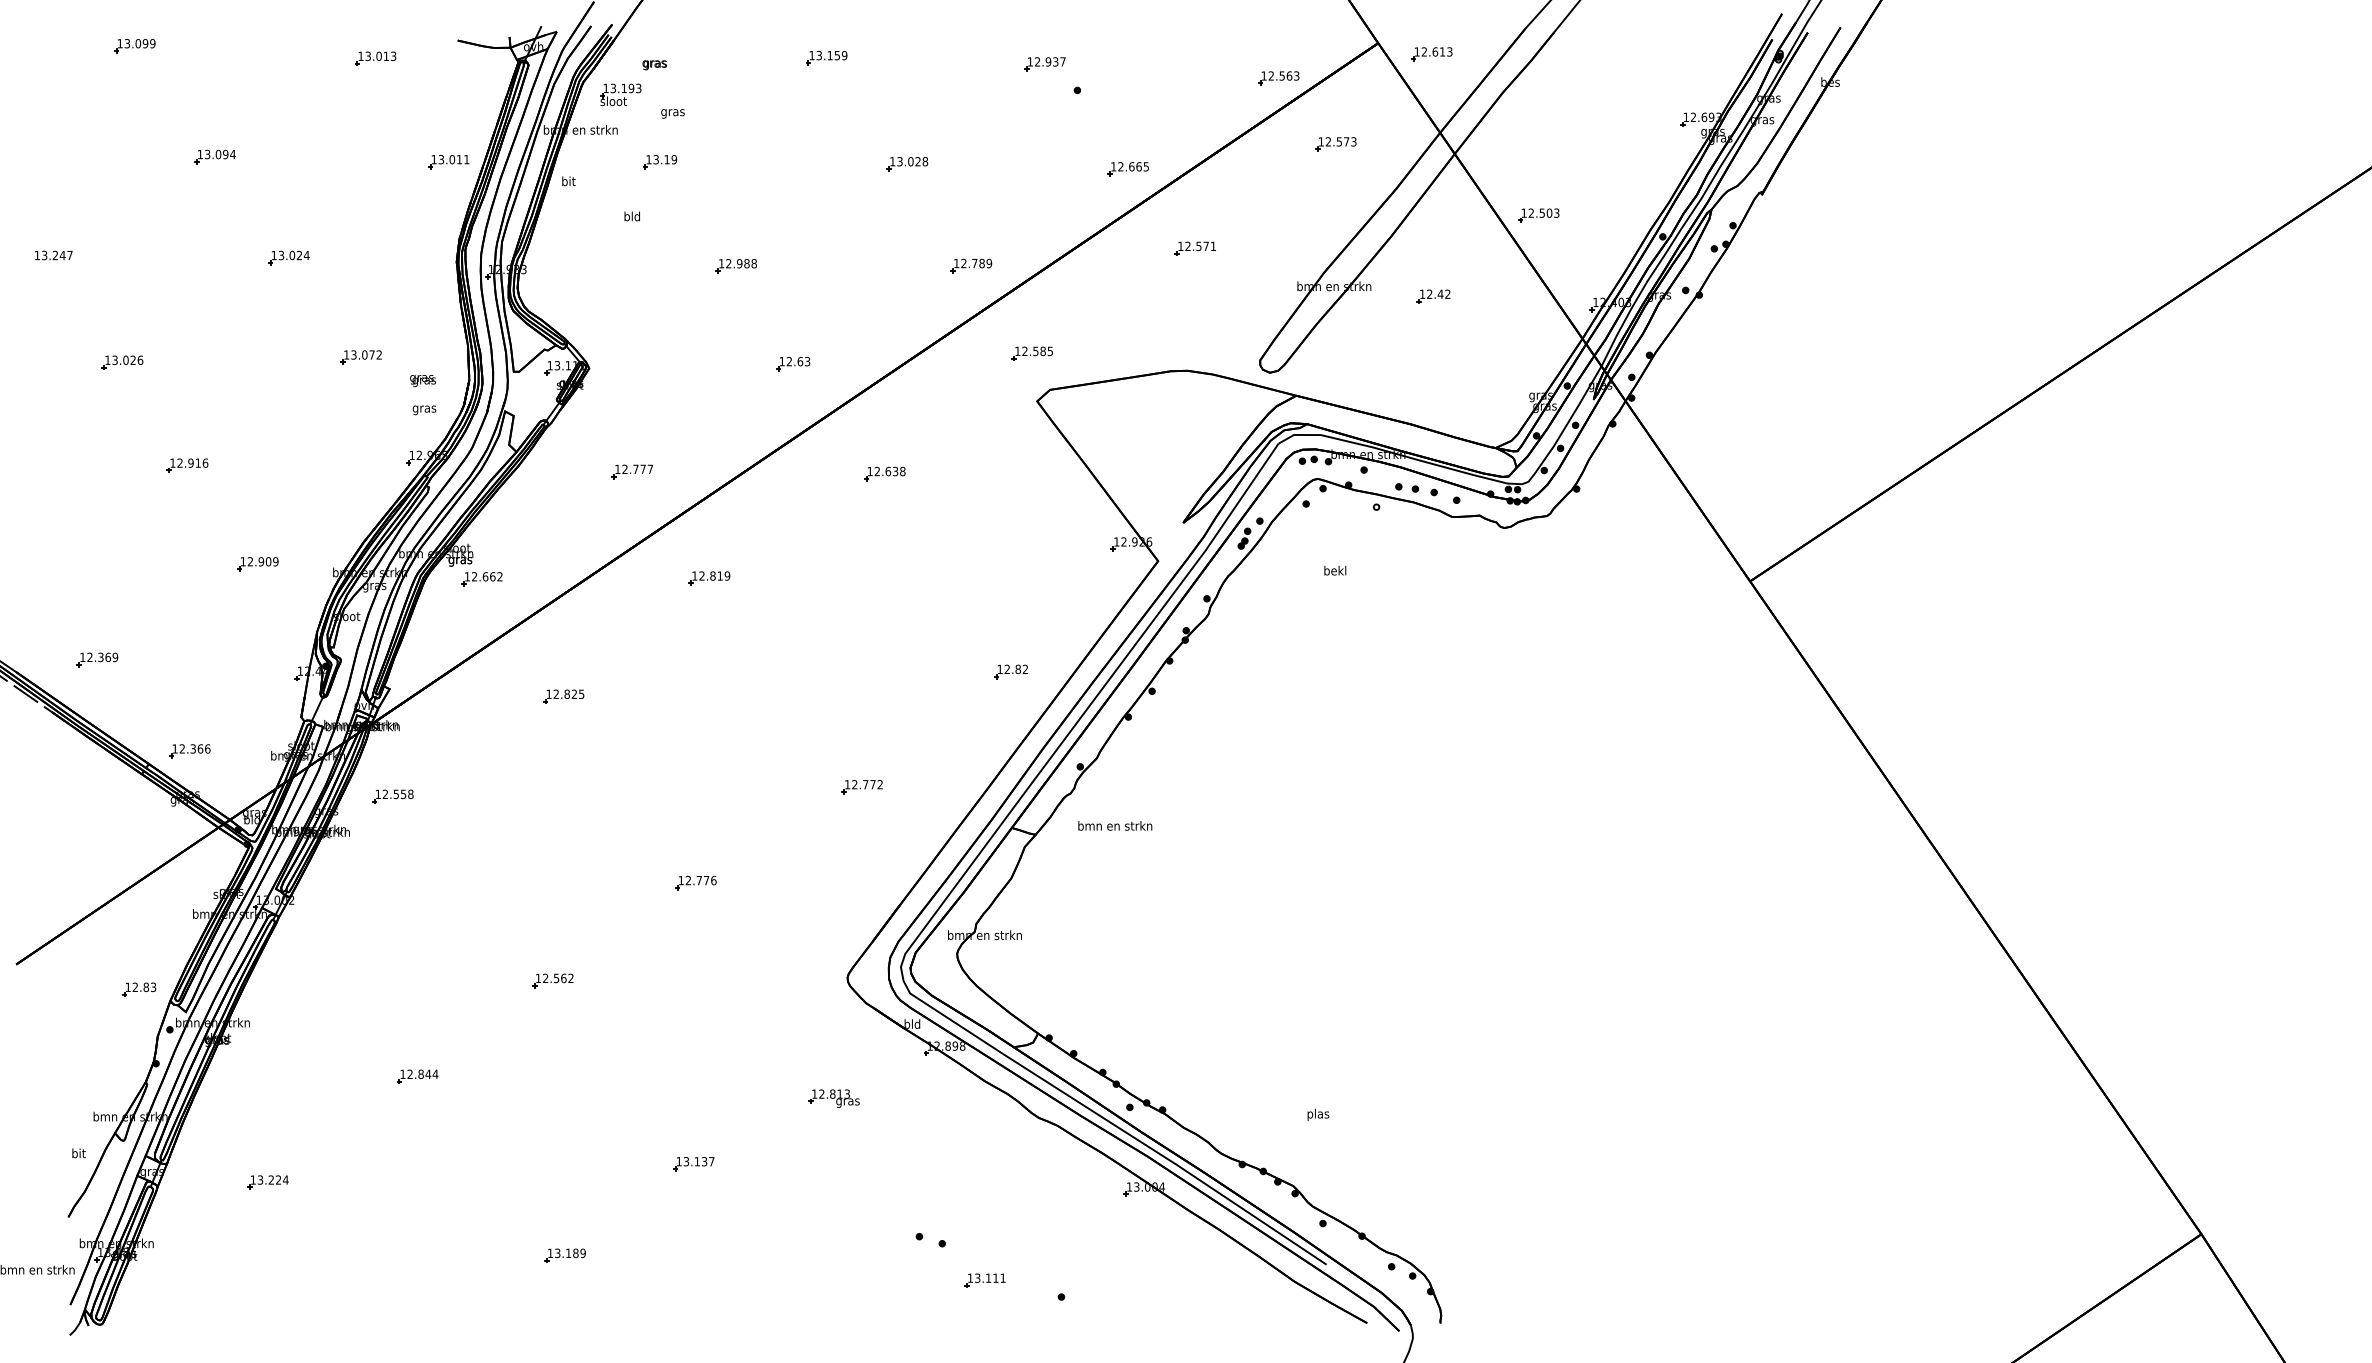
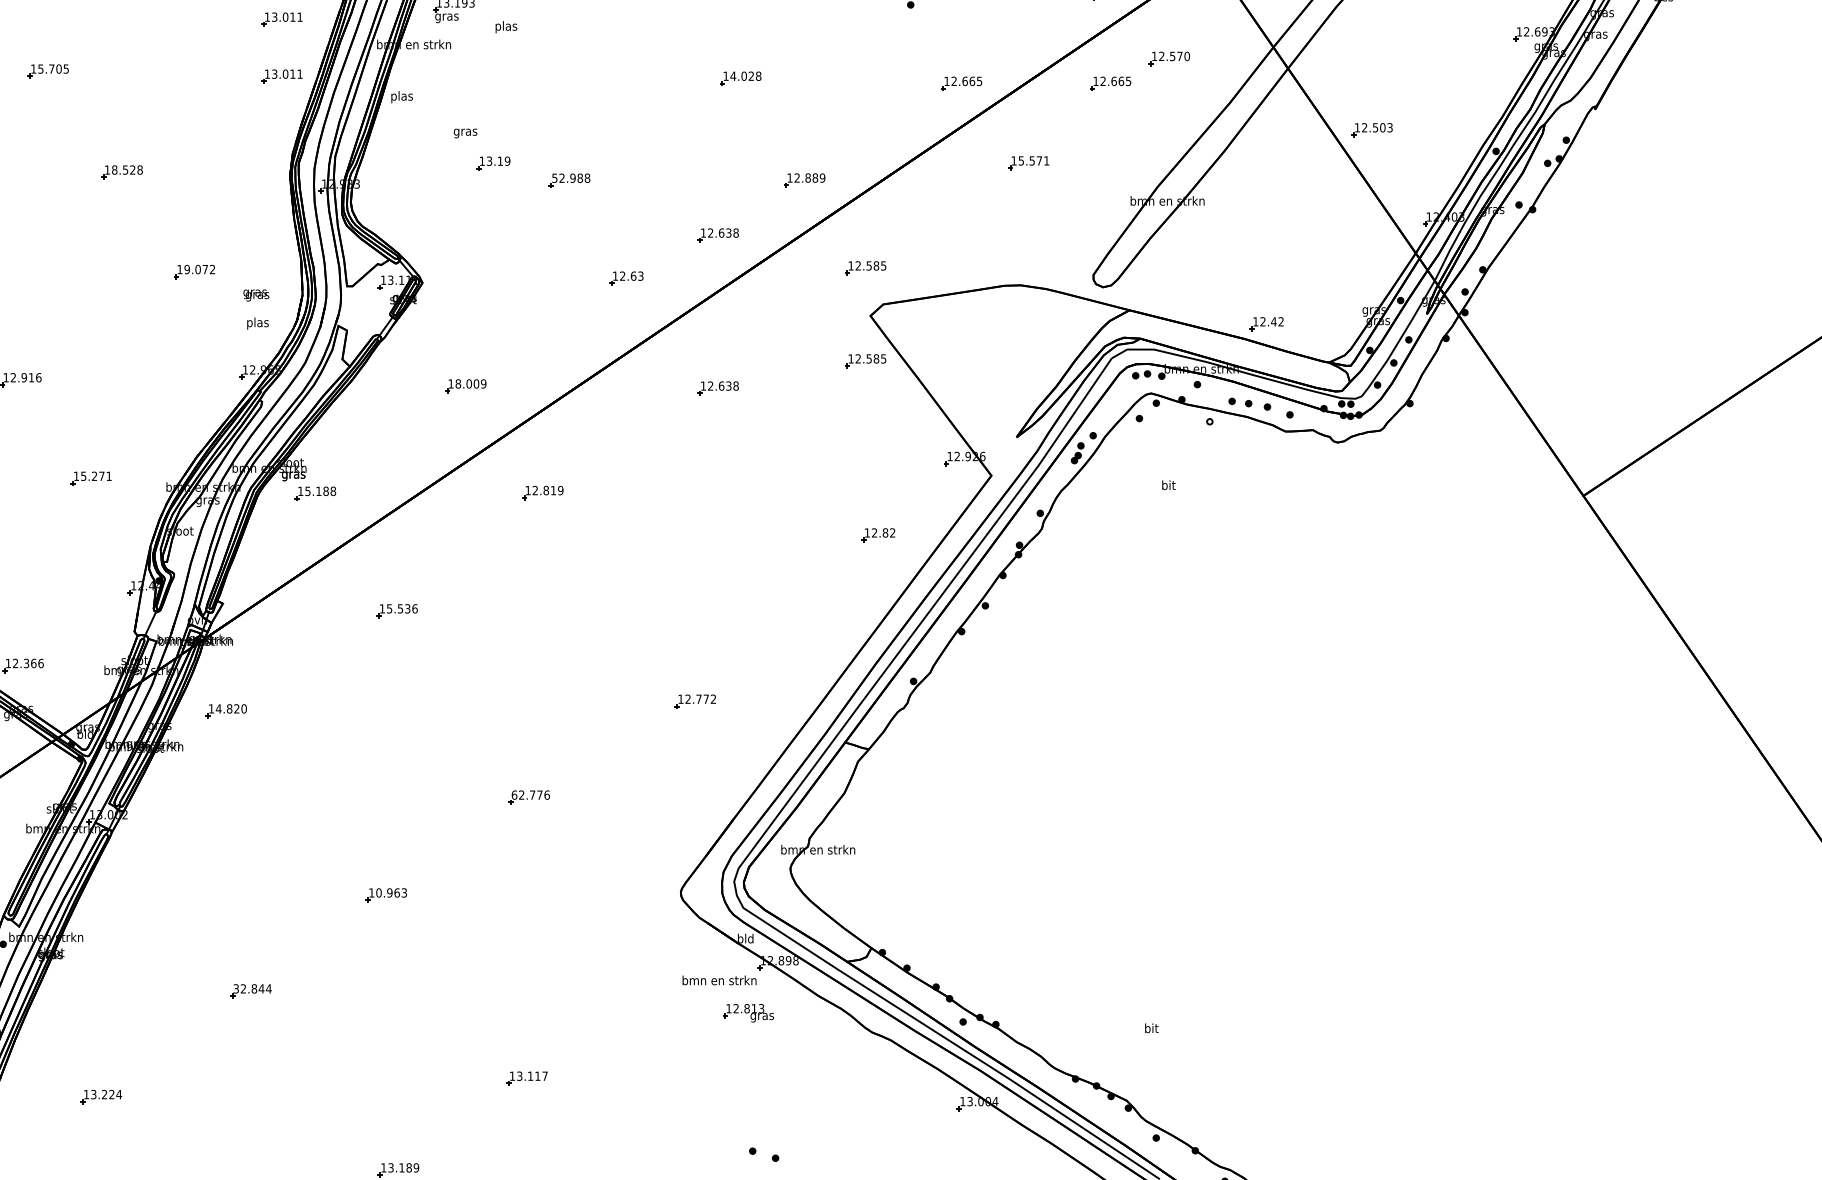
text: (613, 102) -> (446, 17), sloot -> gras
part: (448, 105) -> (281, 20), added
text: (672, 112) -> (505, 27), gras -> plas
text: (1353, 141) -> (1186, 56), 12.573 -> 12.570
text: (220, 154) -> (53, 69), 13.094 -> 15.705
text: (899, 161) -> (732, 76), 13.028 -> 14.028
part: (660, 162) -> (493, 164), moved
part: (1276, 169) -> (1109, 84), added
text: (568, 182) -> (401, 97), bit -> plas
text: (632, 217) -> (465, 132), bld -> gras
text: (1187, 246) -> (1020, 161), 12.571 -> 15.571
text: (293, 255) -> (126, 170), 13.024 -> 18.528
text: (721, 263) -> (554, 178), 12.988 -> 52.988
text: (974, 263) -> (807, 178), 12.789 -> 12.889
part: (1433, 296) -> (1266, 324), moved
part: (884, 320) -> (717, 235), added
text: (353, 354) -> (186, 269), 13.072 -> 19.072
text: (424, 409) -> (257, 324), gras -> plas
part: (1031, 446) -> (864, 361), added
text: (637, 469) -> (470, 384), 12.777 -> 18.009
text: (262, 561) -> (95, 476), 12.909 -> 15.271
text: (1335, 570) -> (1168, 485), bekl -> bit
text: (487, 576) -> (320, 491), 12.662 -> 15.188
part: (1010, 671) -> (877, 535), moved
text: (568, 693) -> (401, 608), 12.825 -> 15.536
text: (397, 794) -> (230, 709), 12.558 -> 14.820
text: (1115, 825) -> (719, 980), moved
text: (681, 880) -> (514, 795), 12.776 -> 62.776
text: (557, 978) -> (390, 893), 12.562 -> 10.963
text: (402, 1074) -> (235, 989), 12.844 -> 32.844
part: (833, 1098) -> (747, 1013), moved
text: (1318, 1114) -> (1151, 1029), plas -> bit
text: (704, 1161) -> (537, 1076), 13.137 -> 13.117

